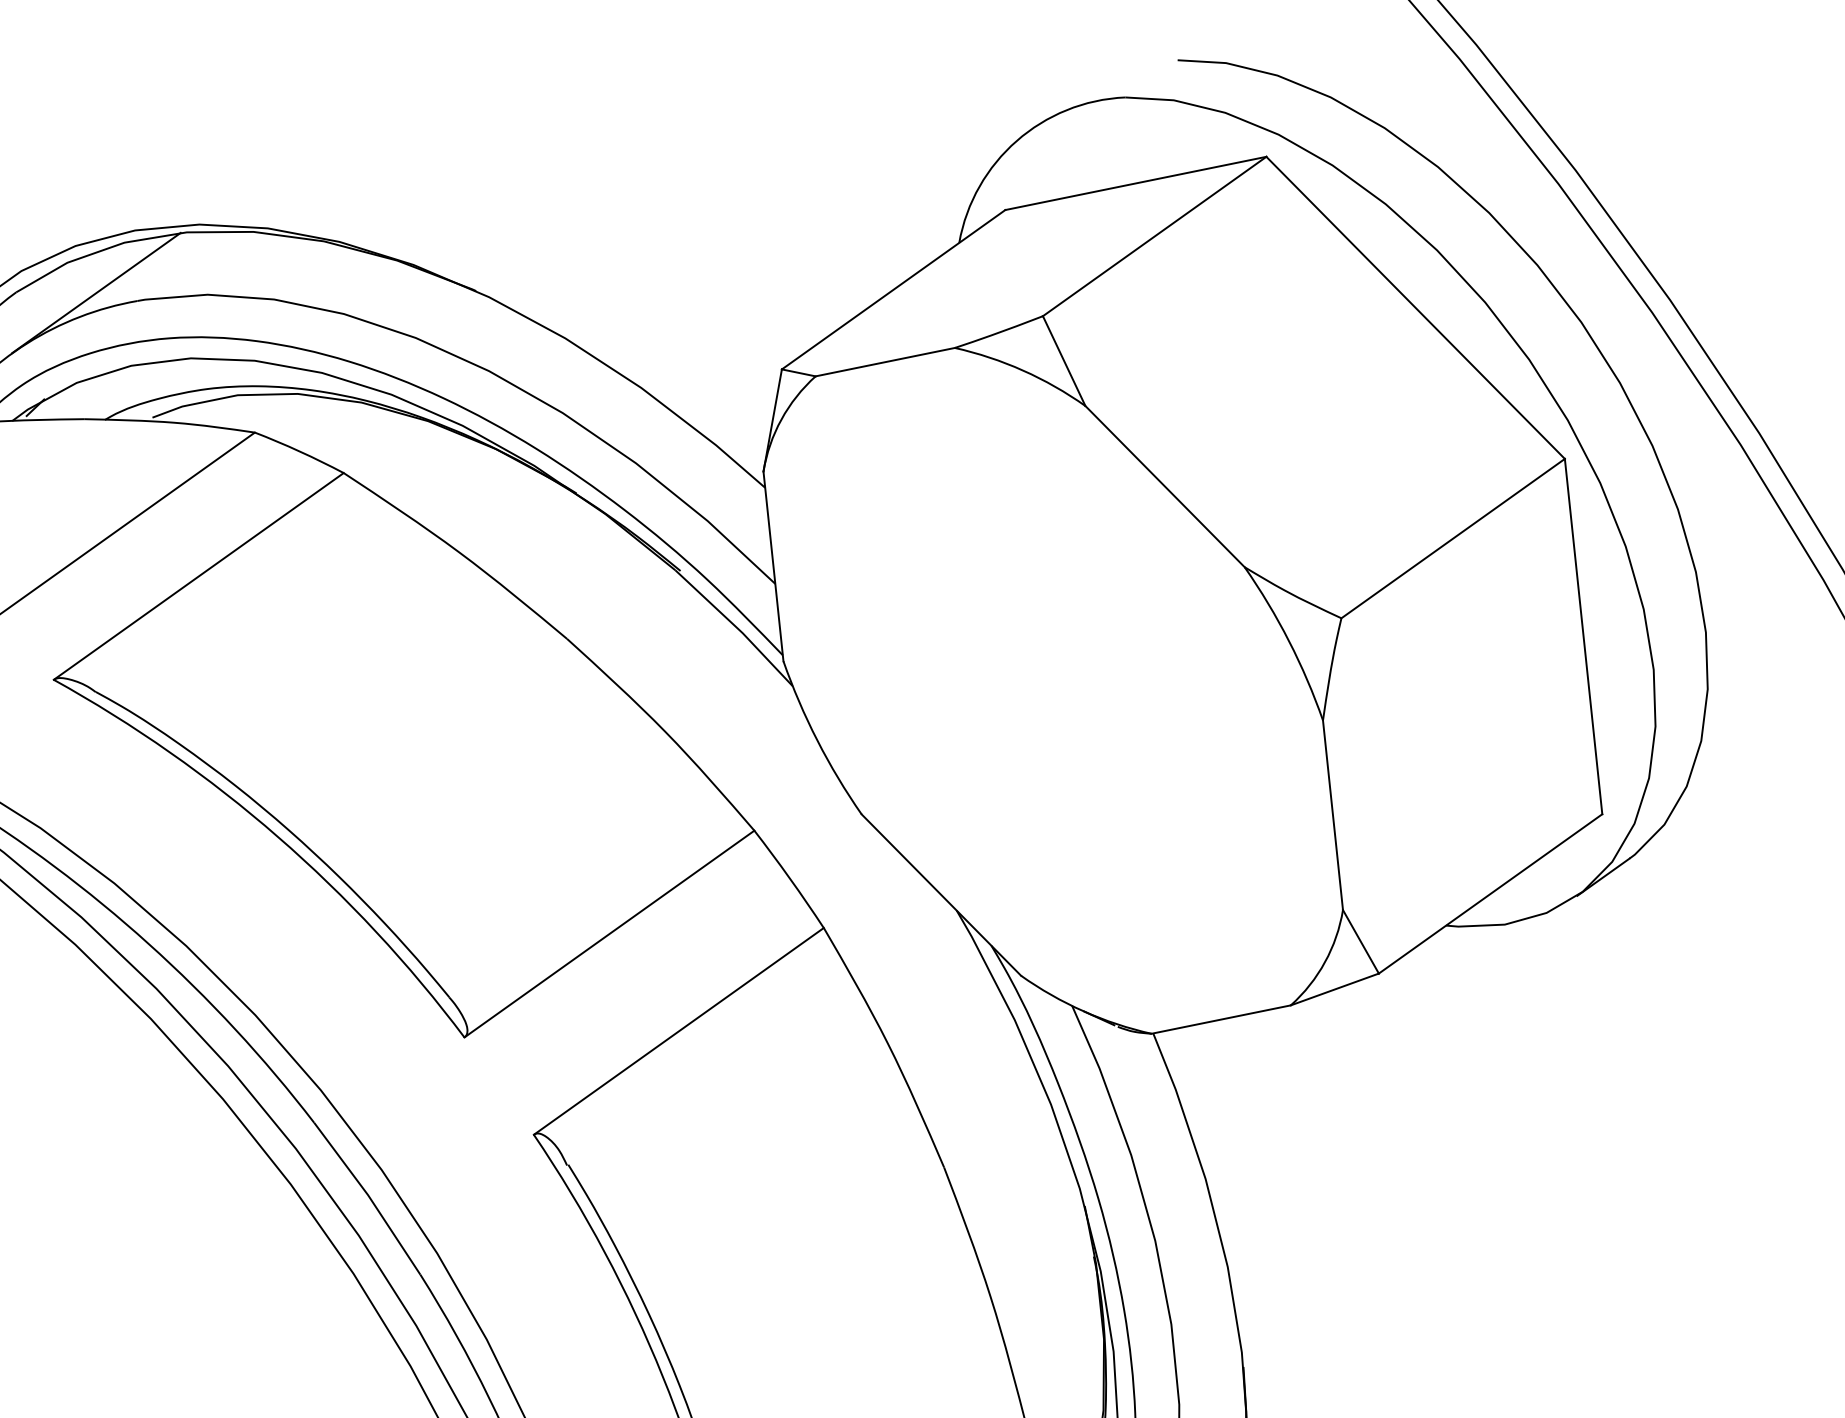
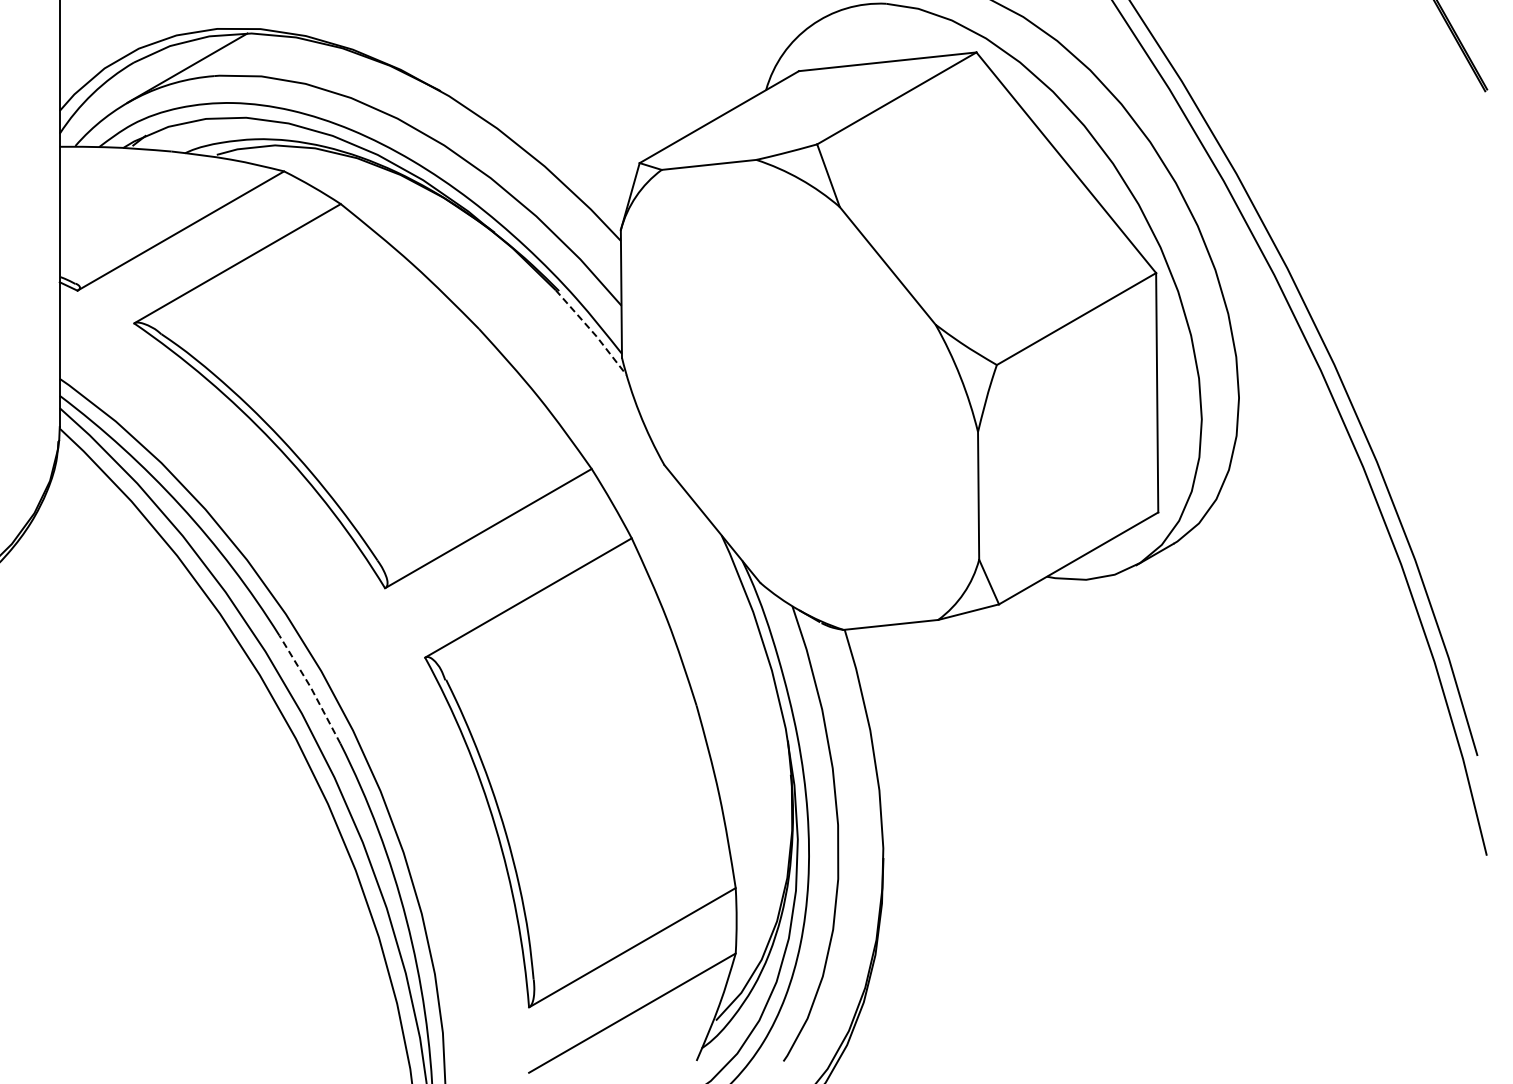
line: (736, 627) -> (592, 332), solid -> dashed
line: (369, 1196) -> (311, 688), solid -> dashed

